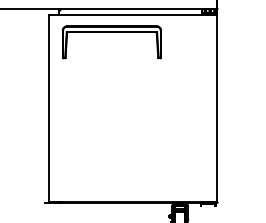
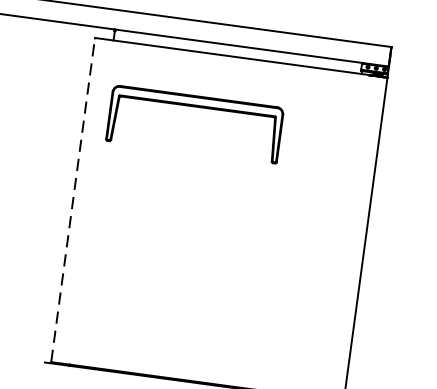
part: (111, 32) -> (196, 106), moved
line: (48, 108) -> (72, 199), solid -> dashed

